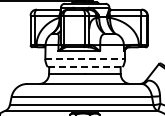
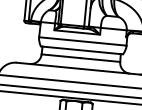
line: (85, 58) -> (83, 40), dashed -> solid
line: (85, 67) -> (82, 50), dashed -> solid

